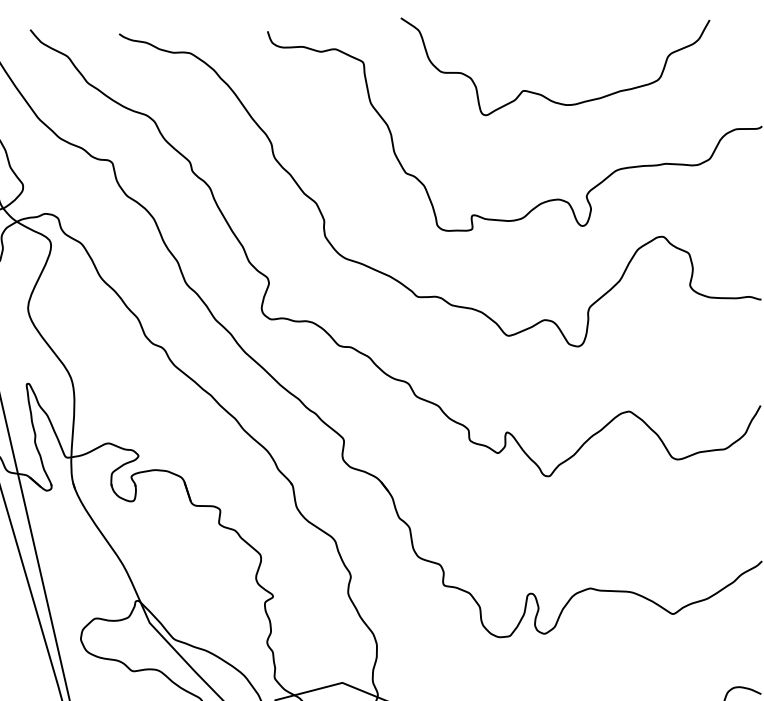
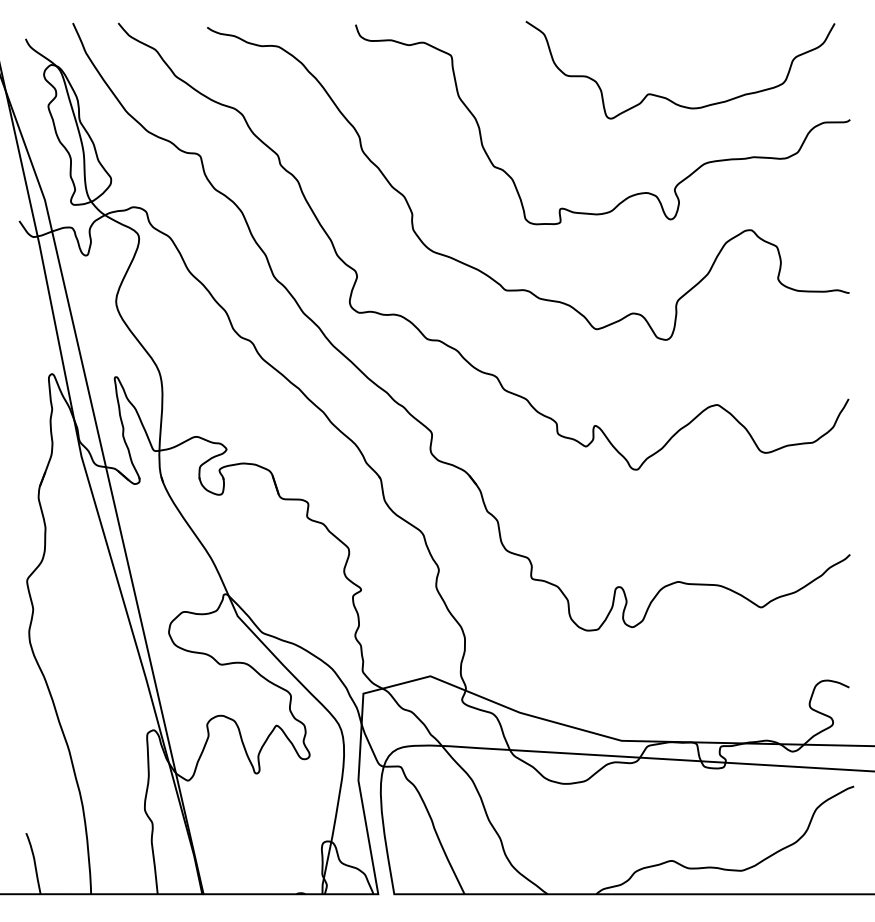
curve: (541, 94) -> (666, 97), moved

